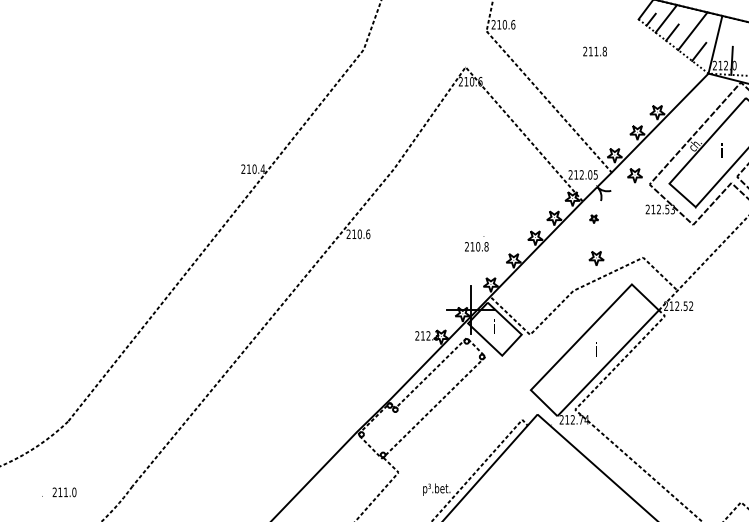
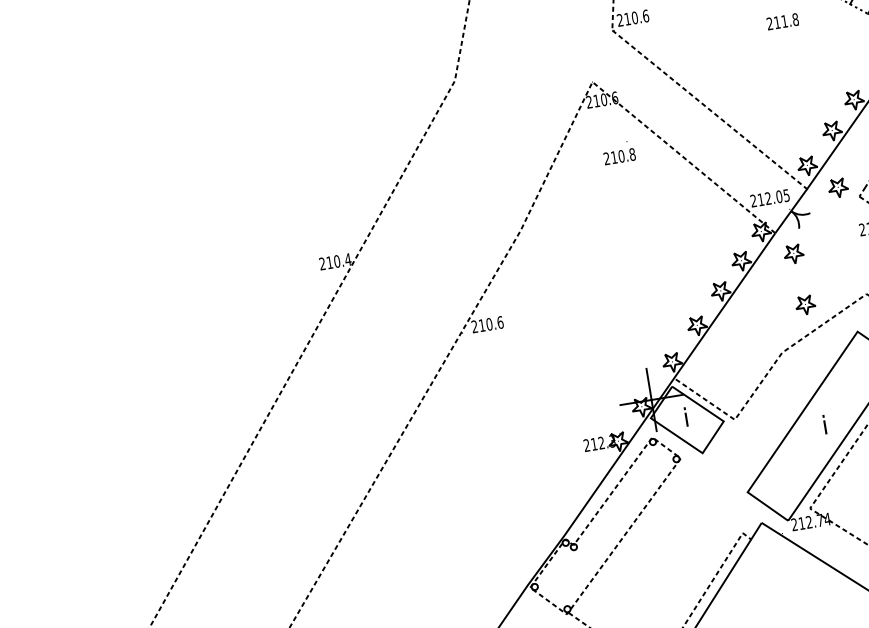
text: (594, 51) -> (782, 21), moved
part: (593, 218) -> (792, 253), size x1.67
text: (476, 243) -> (618, 152), moved

